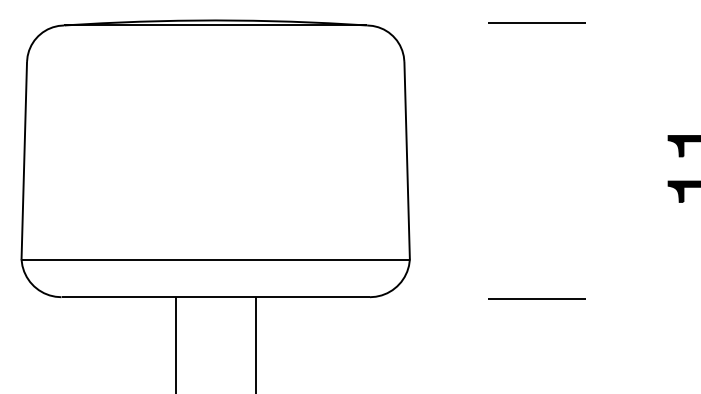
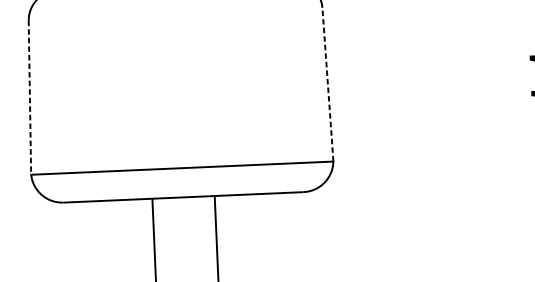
line: (24, 160) -> (30, 97), solid -> dashed
line: (407, 160) -> (328, 84), solid -> dashed
line: (536, 298) -> (433, 187), removed

